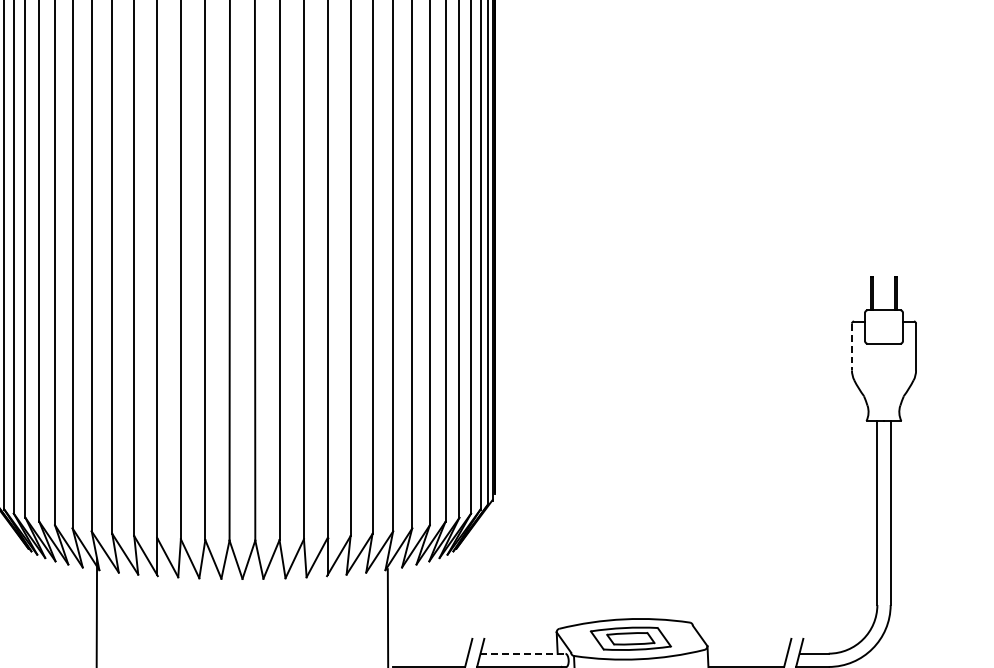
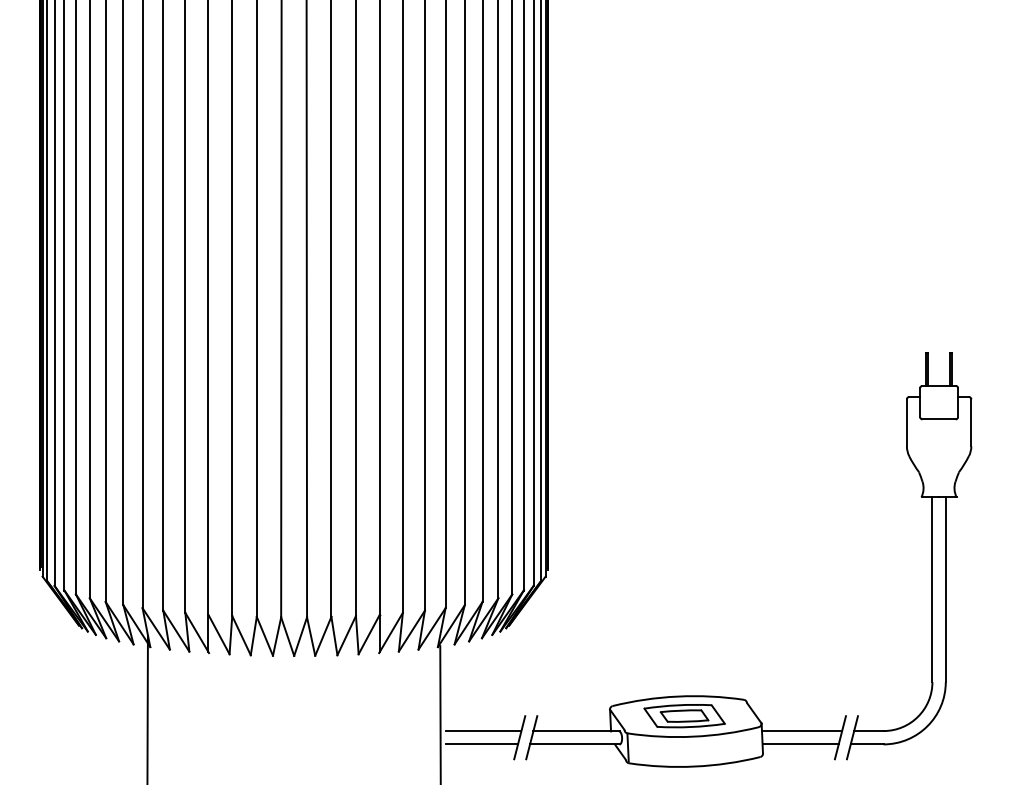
line: (851, 347) -> (906, 423), dashed -> solid
line: (430, 654) -> (483, 731), added
line: (524, 654) -> (577, 731), dashed -> solid
line: (747, 654) -> (801, 731), added

